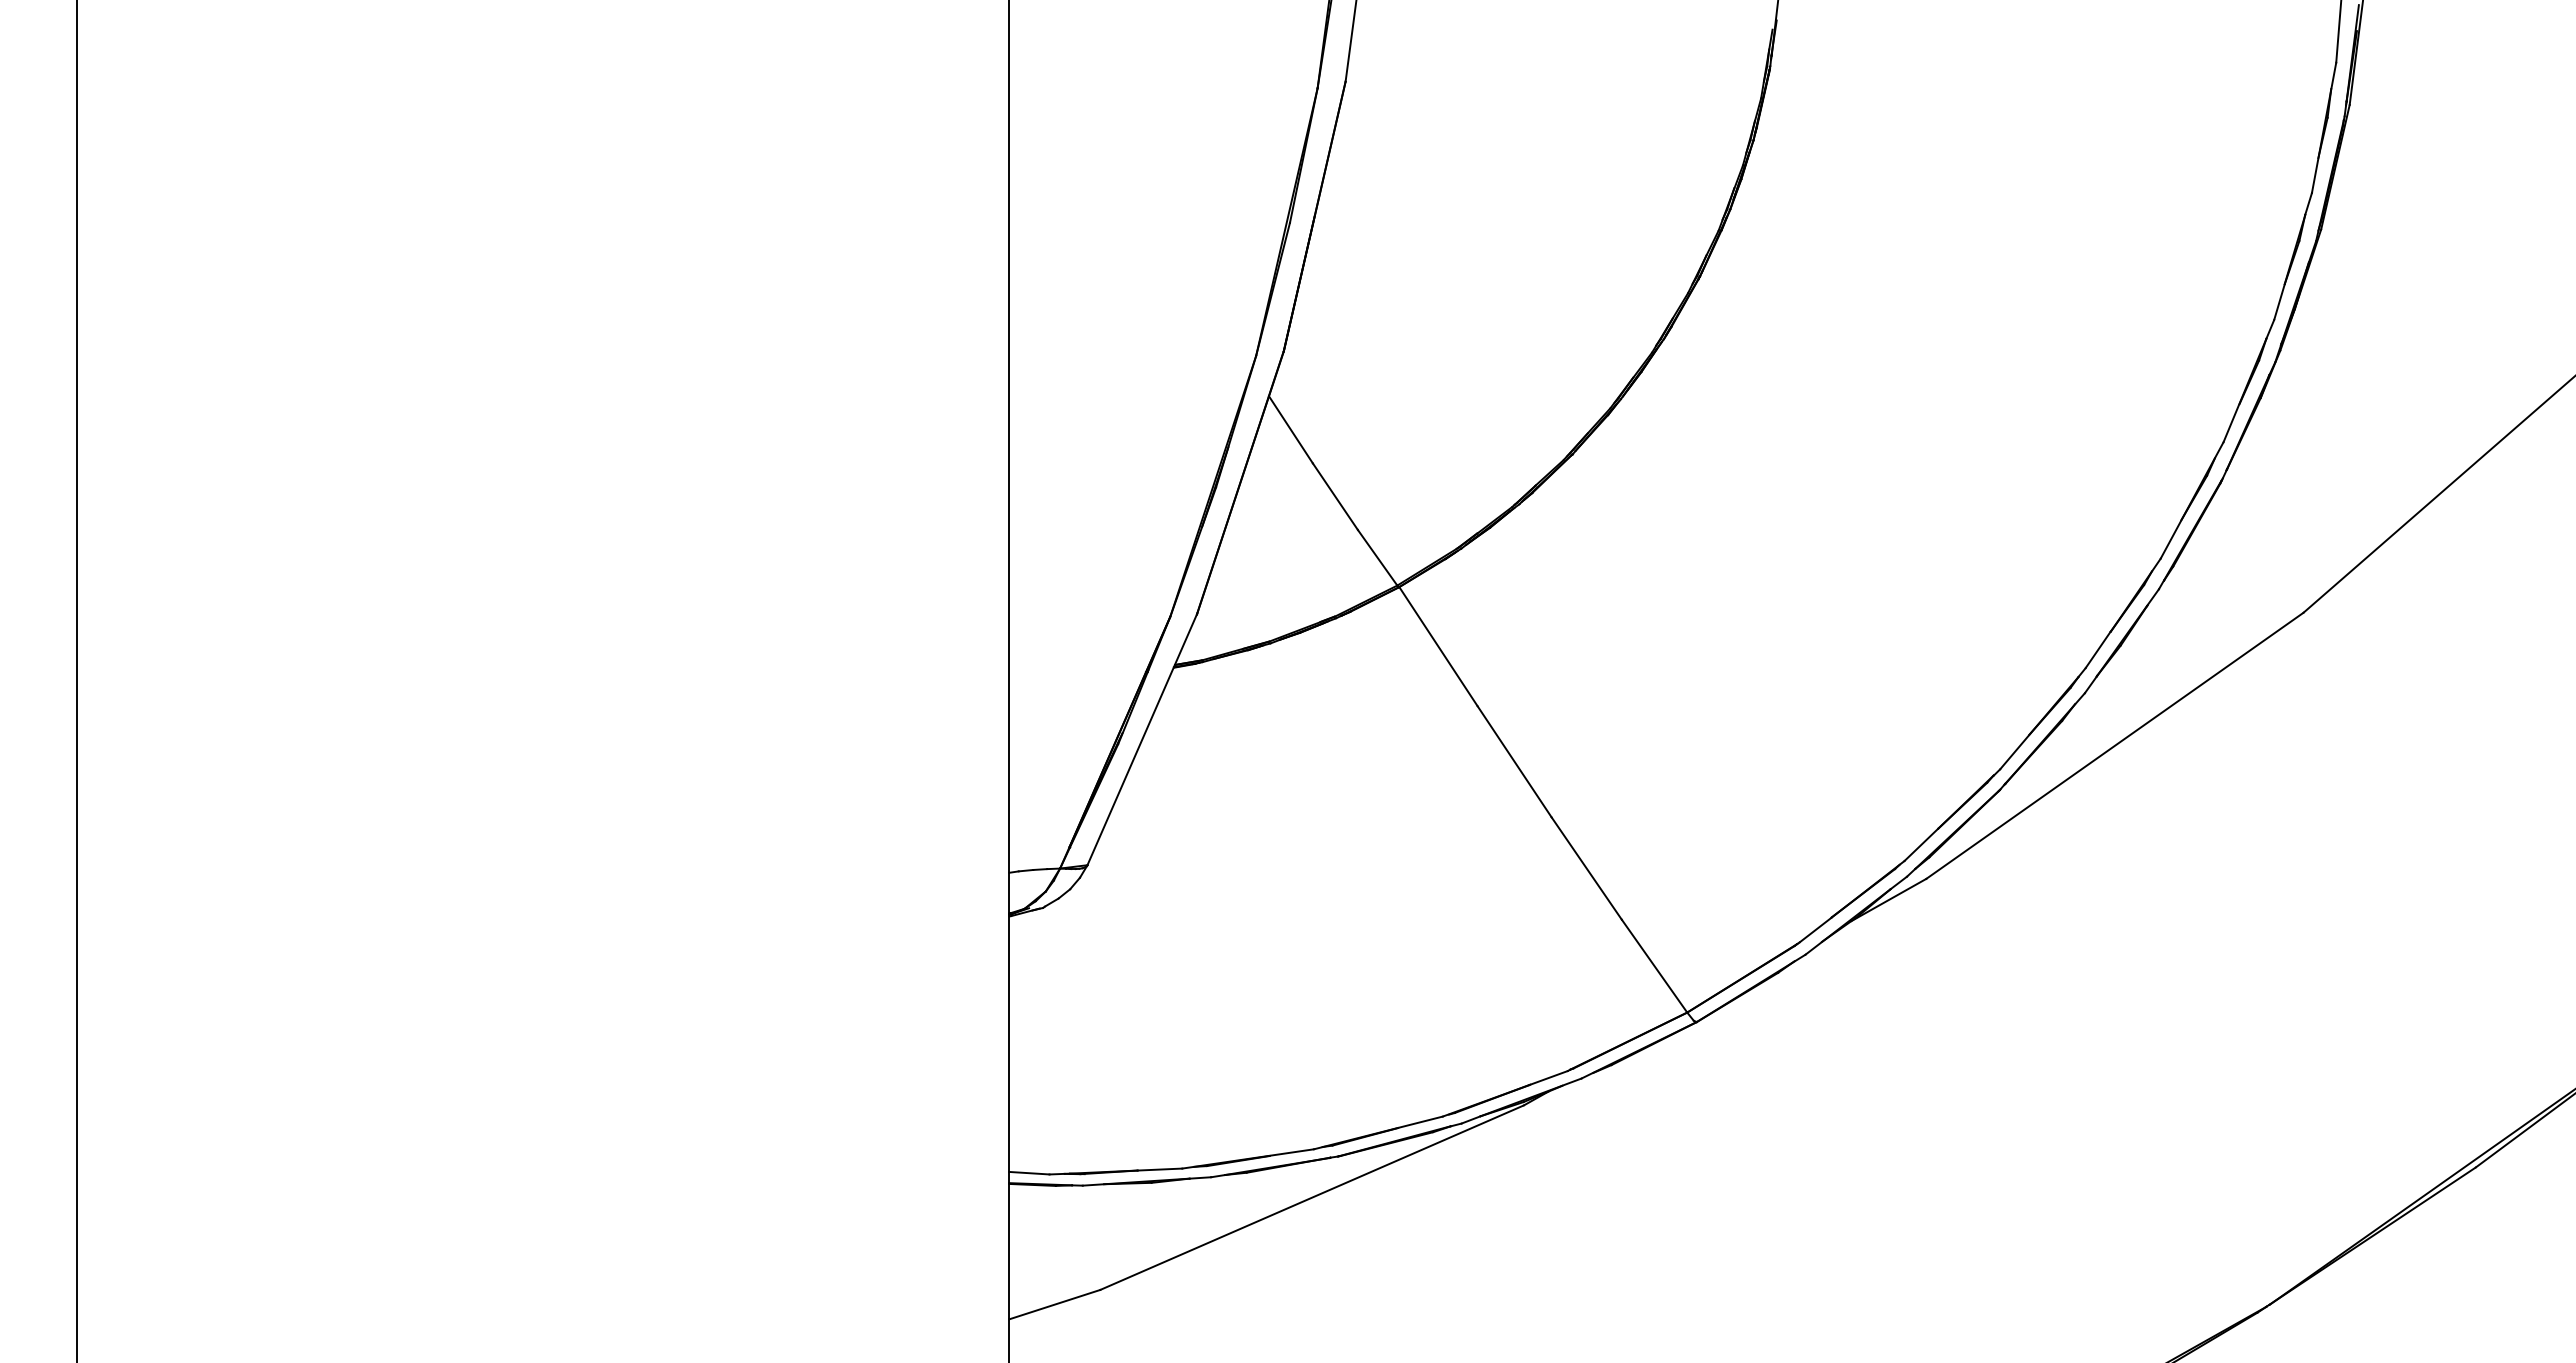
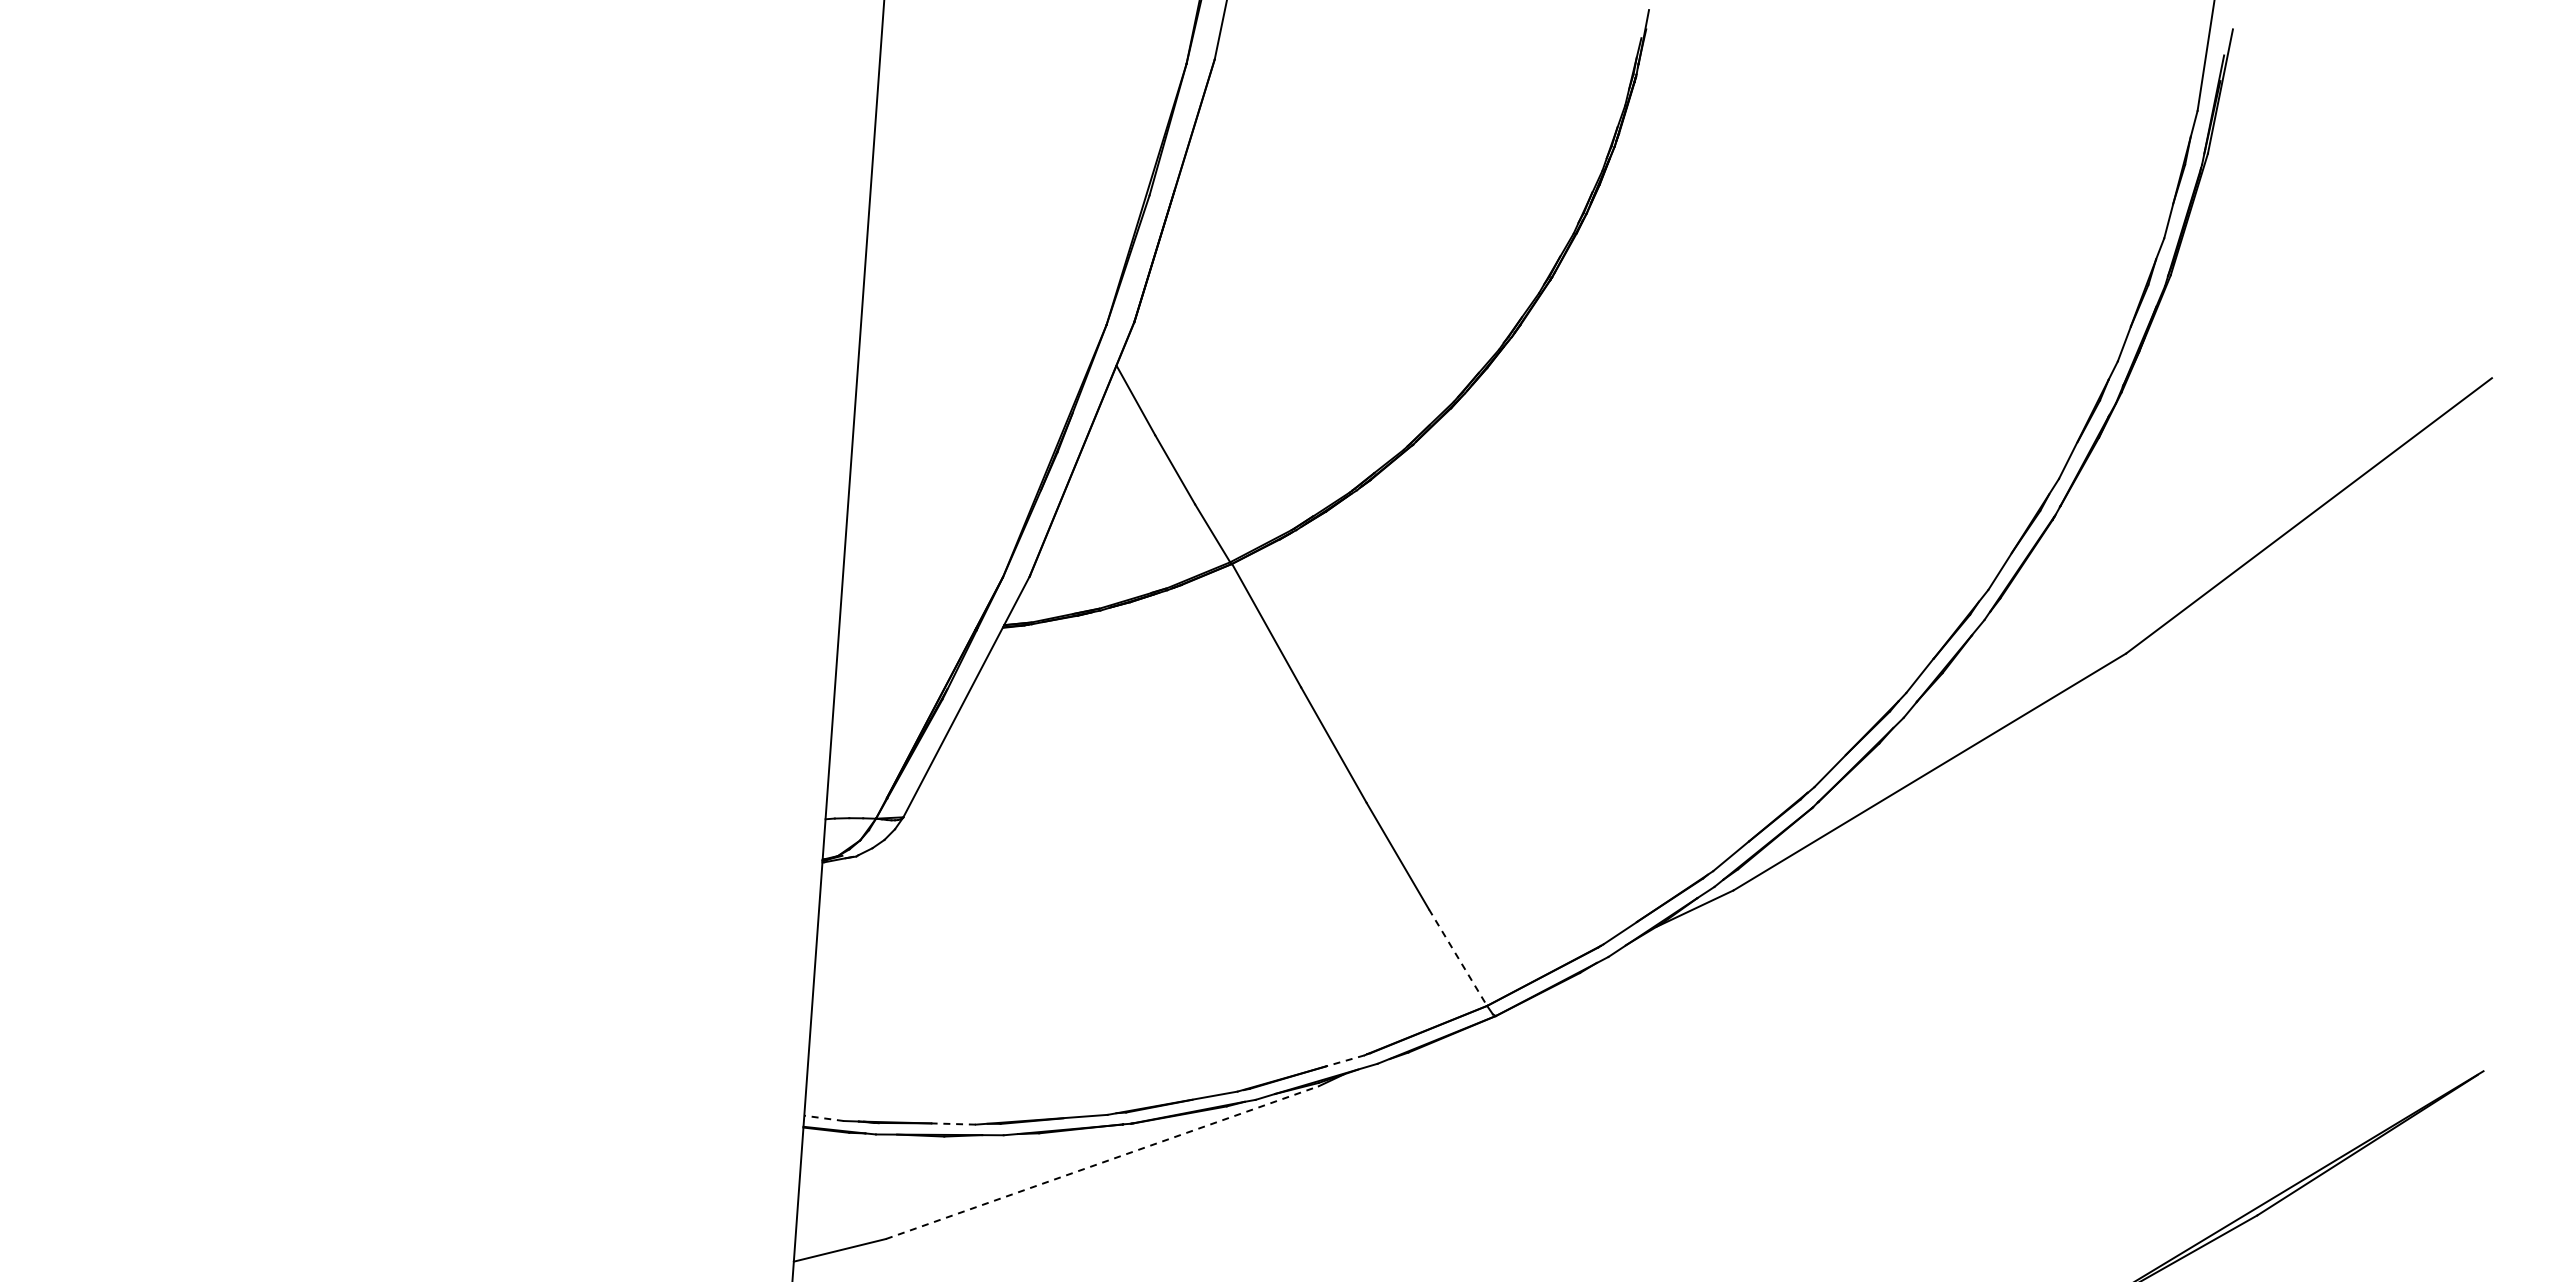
line: (1654, 966) -> (1457, 957), solid -> dashed
line: (1548, 1078) -> (1344, 1061), solid -> dashed
line: (1159, 1169) -> (953, 1123), solid -> dashed
line: (1029, 1173) -> (824, 1118), solid -> dashed
line: (1312, 1197) -> (1102, 1162), solid -> dashed

